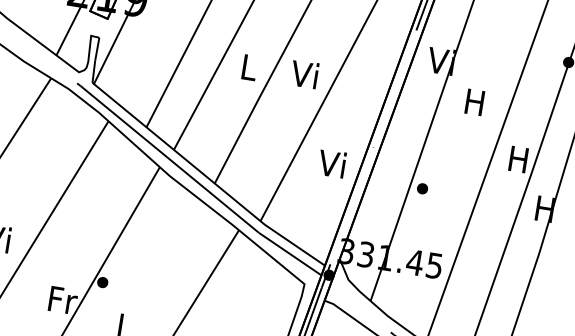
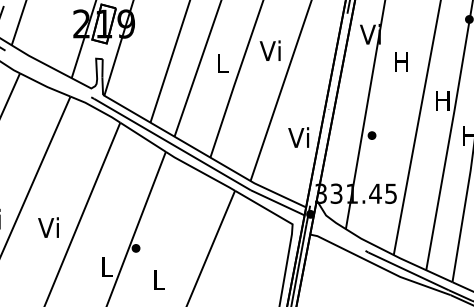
text: (303, 73) -> (269, 50), moved
text: (331, 163) -> (298, 137), moved
text: (62, 300) -> (107, 267), Fr -> L

